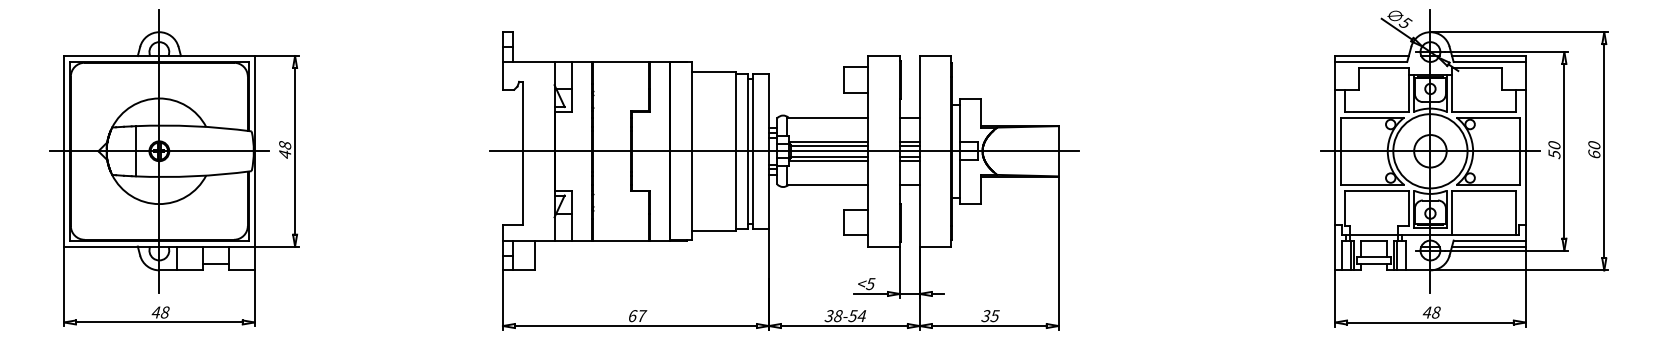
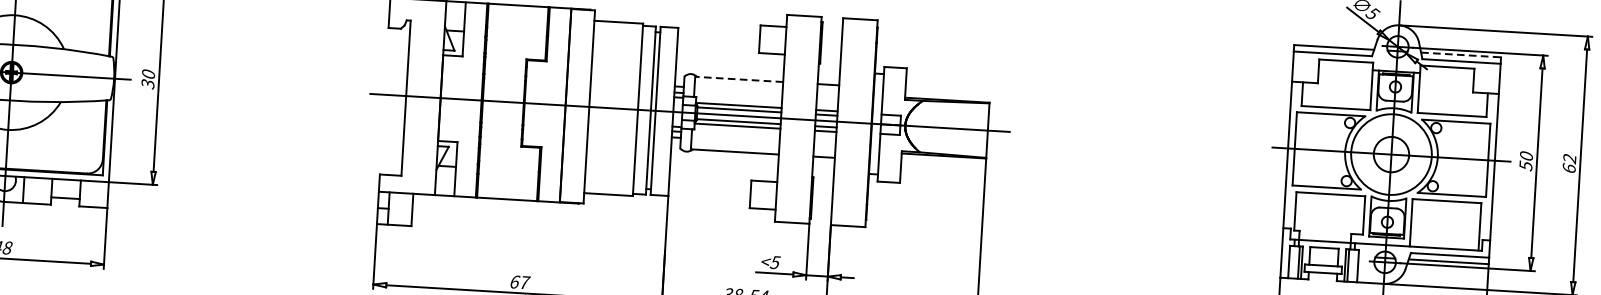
line: (1488, 56) -> (1460, 55), solid -> dashed
line: (827, 117) -> (739, 79), solid -> dashed
text: (1594, 145) -> (1569, 158), 60 -> 62
text: (285, 150) -> (148, 79), 48 -> 30

